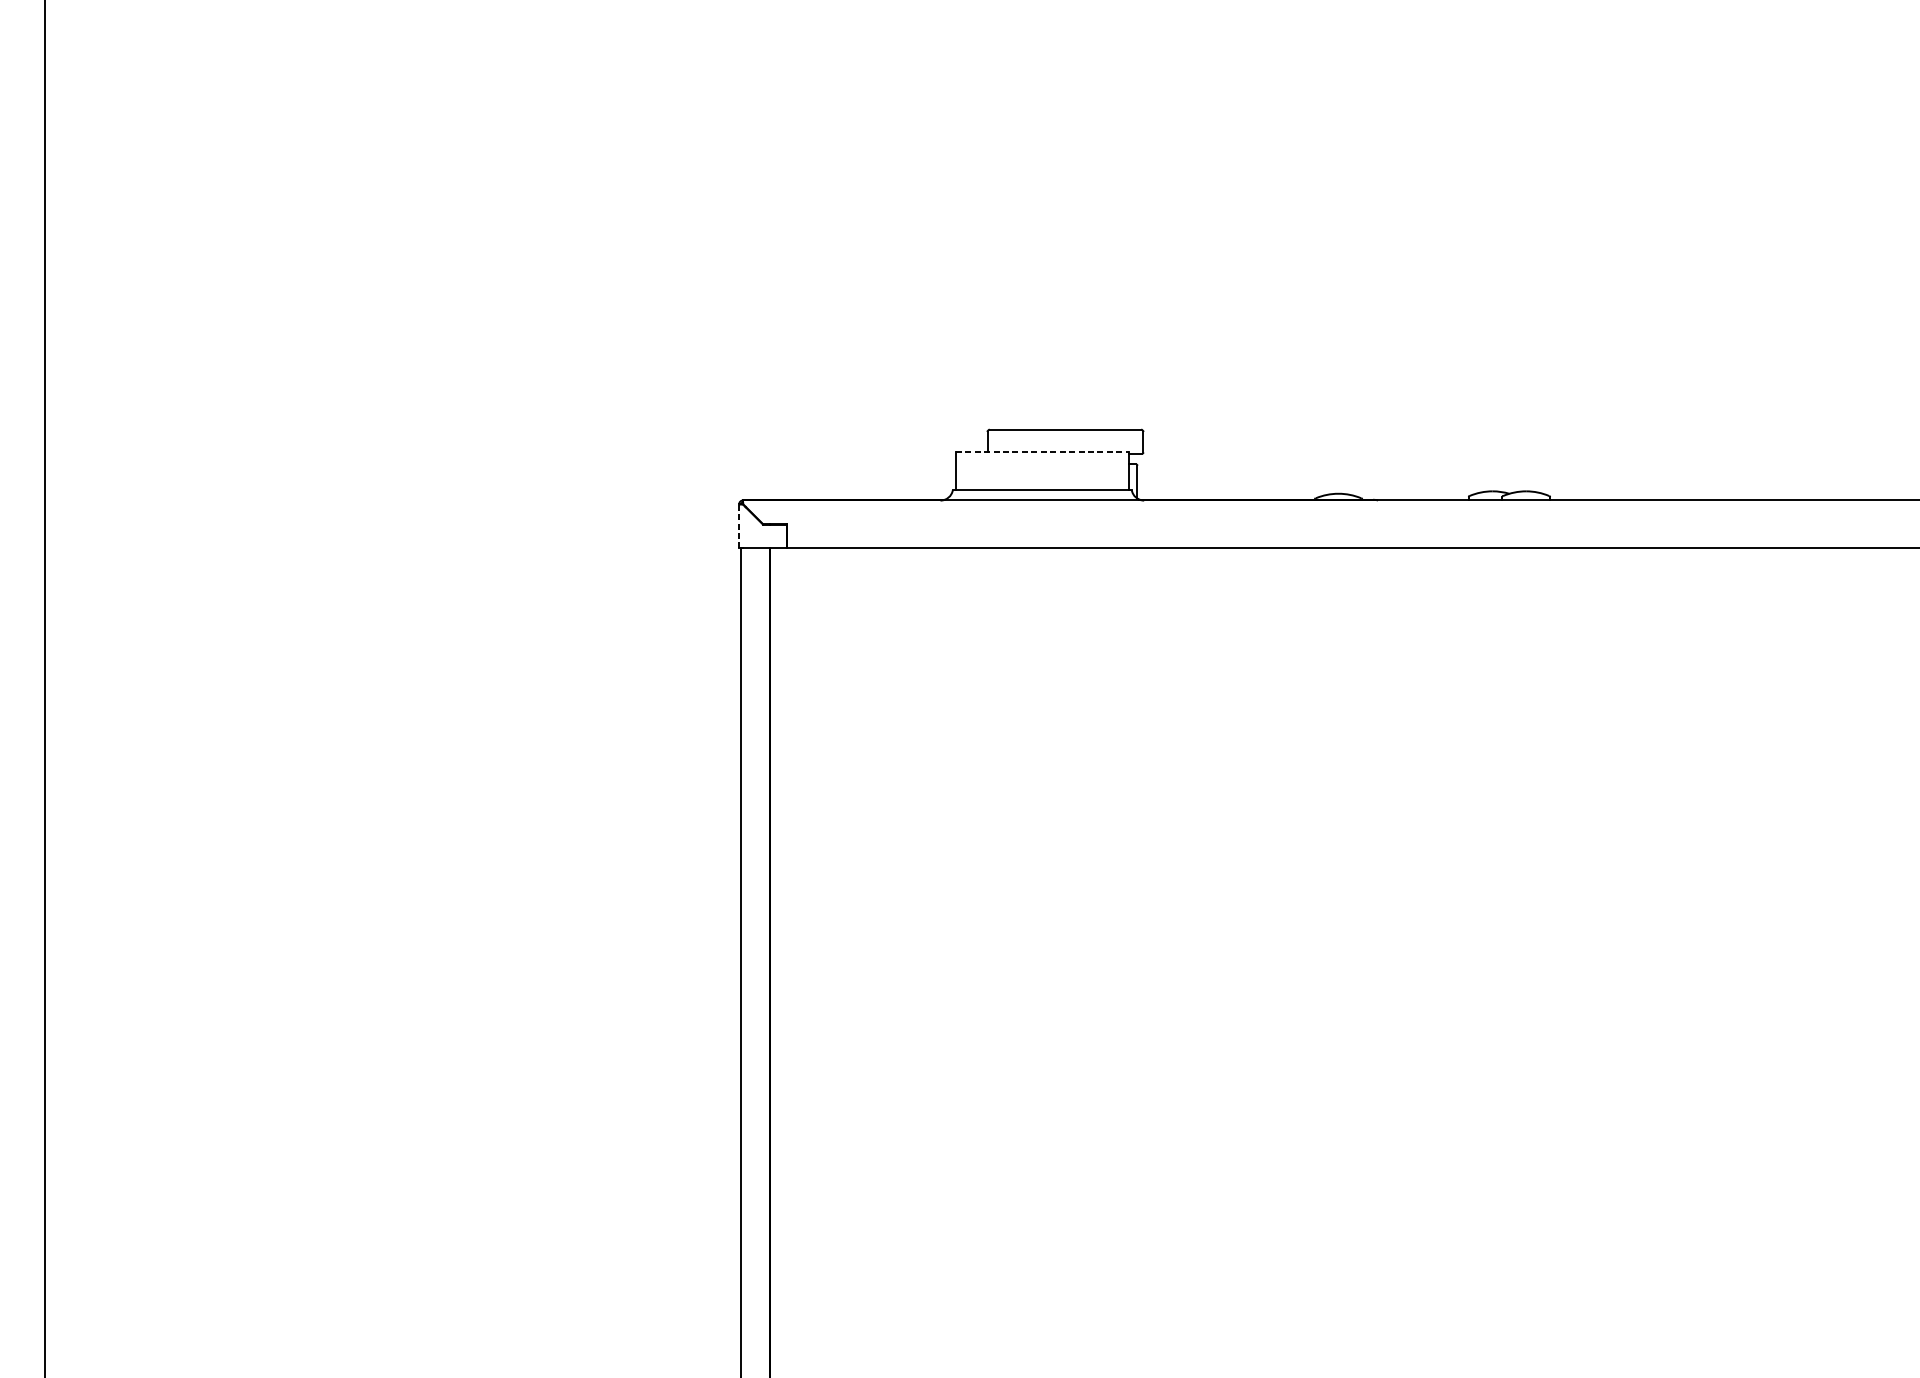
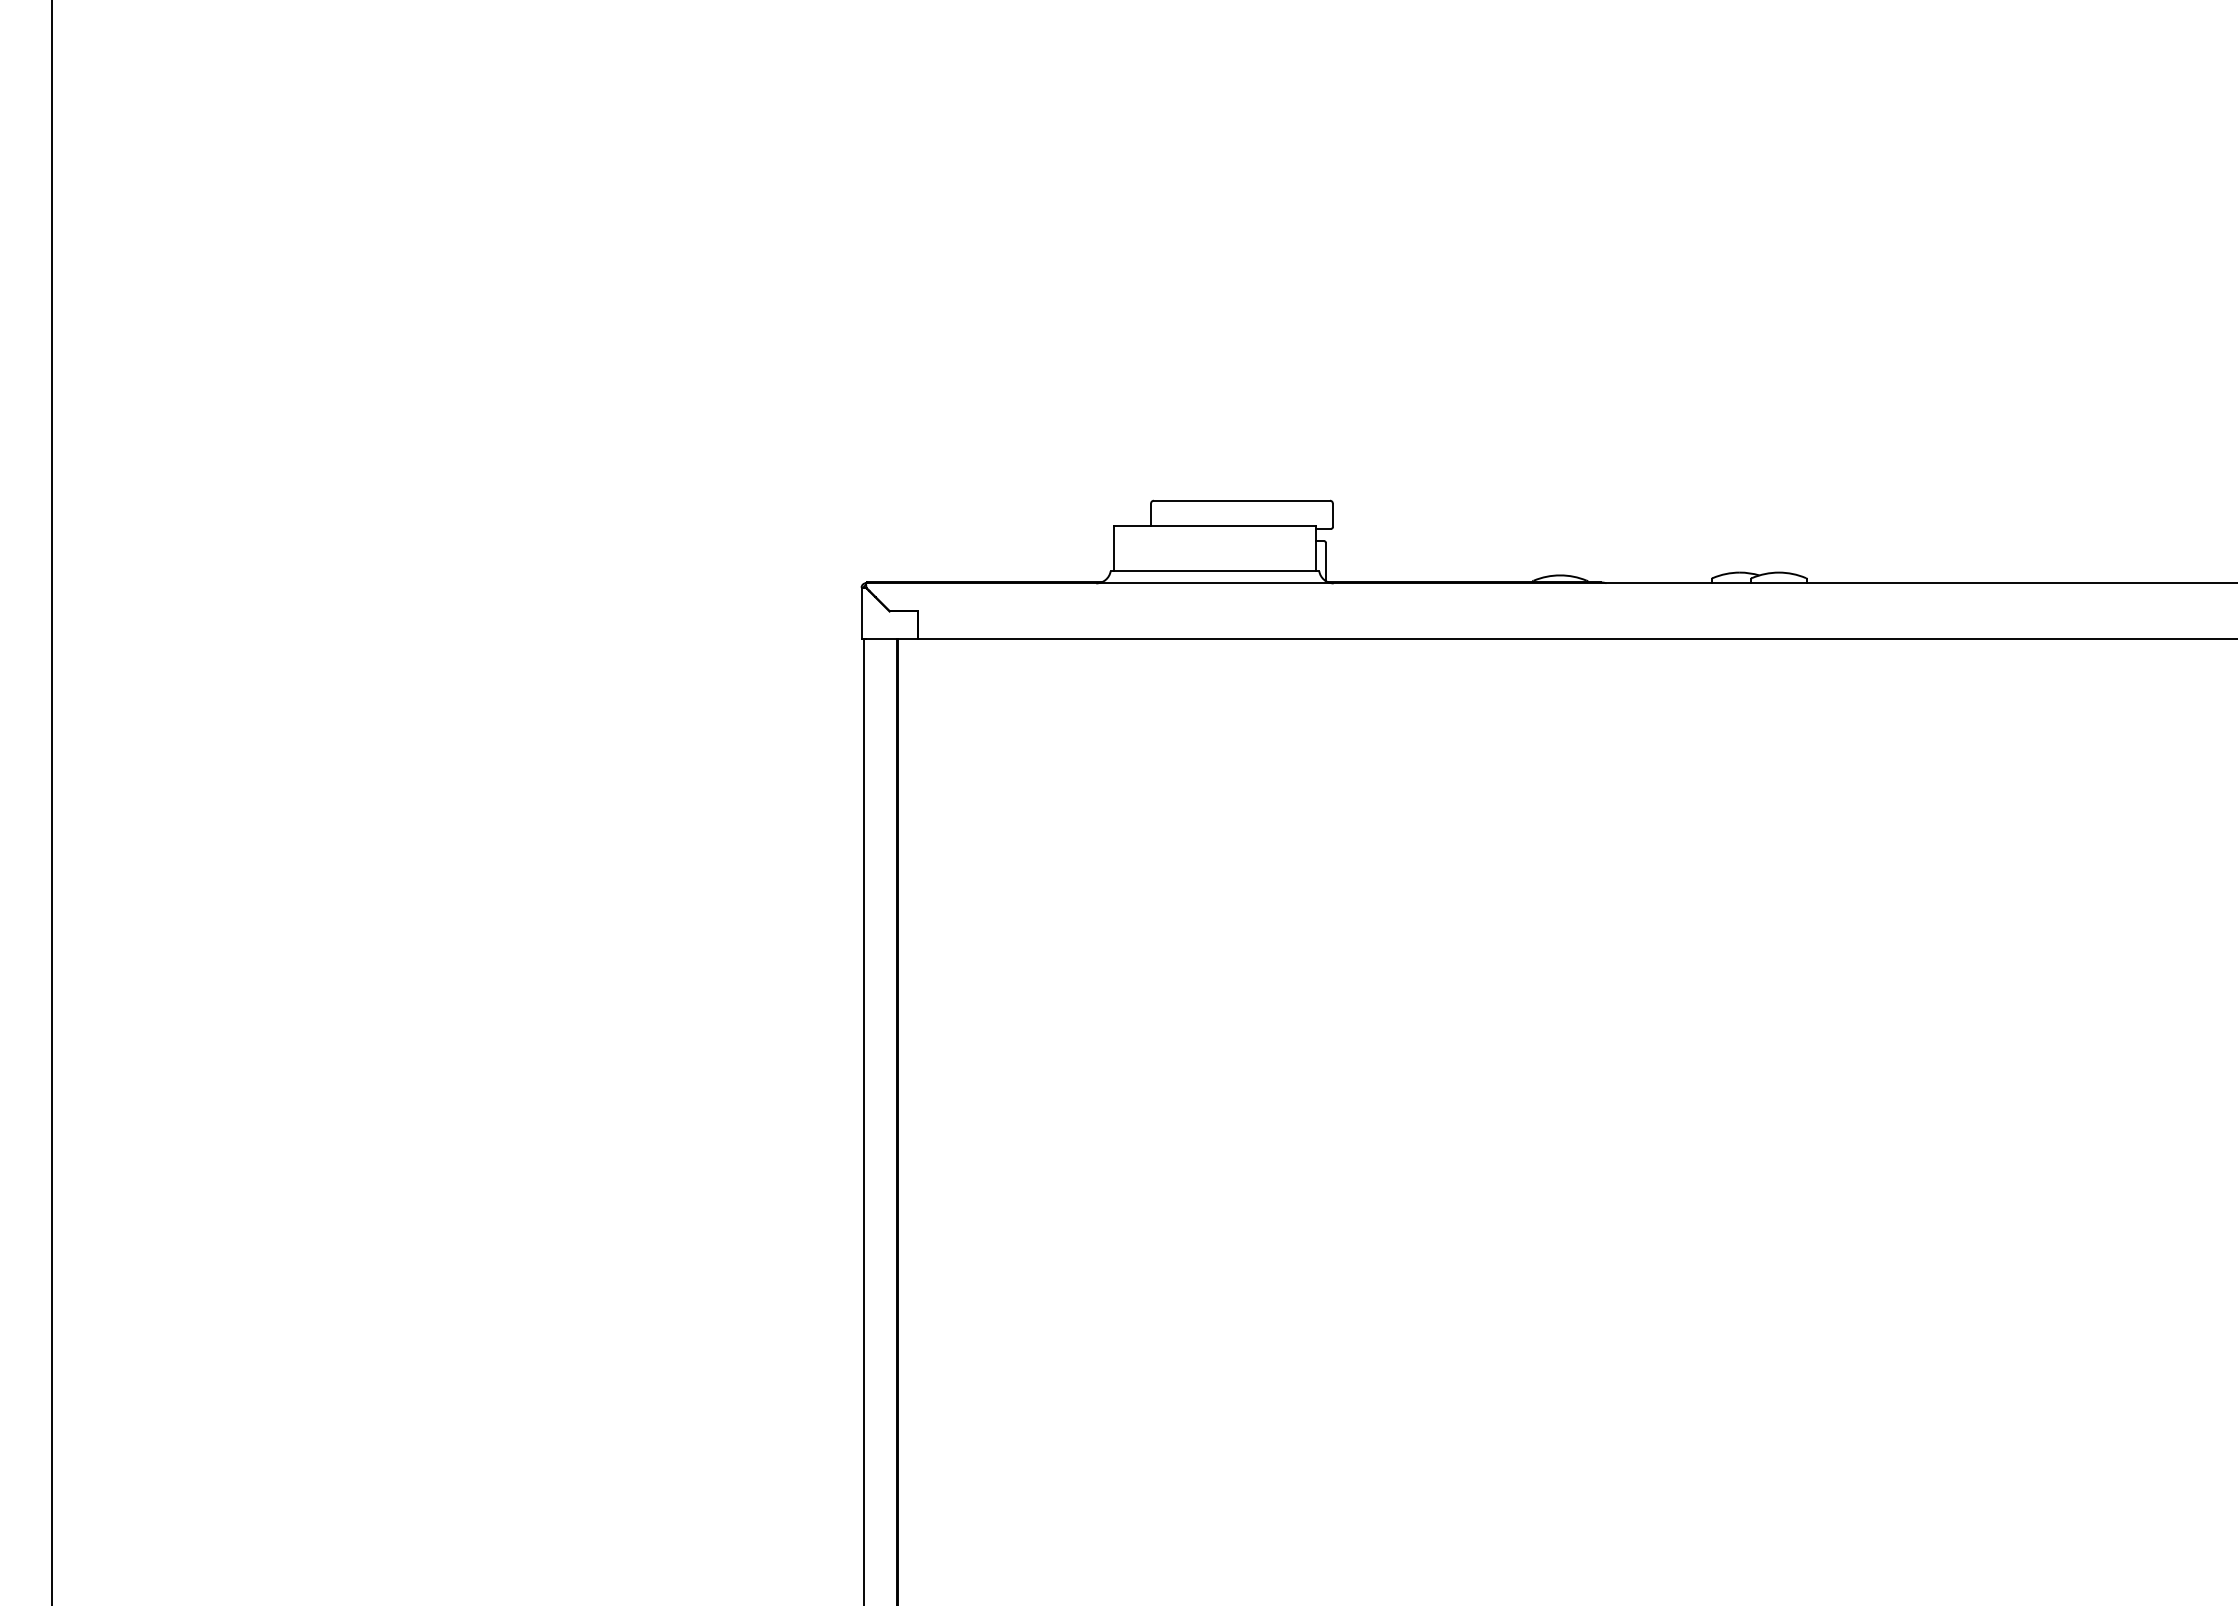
line: (1041, 451) -> (1214, 526), dashed -> solid
line: (739, 526) -> (861, 613), dashed -> solid

